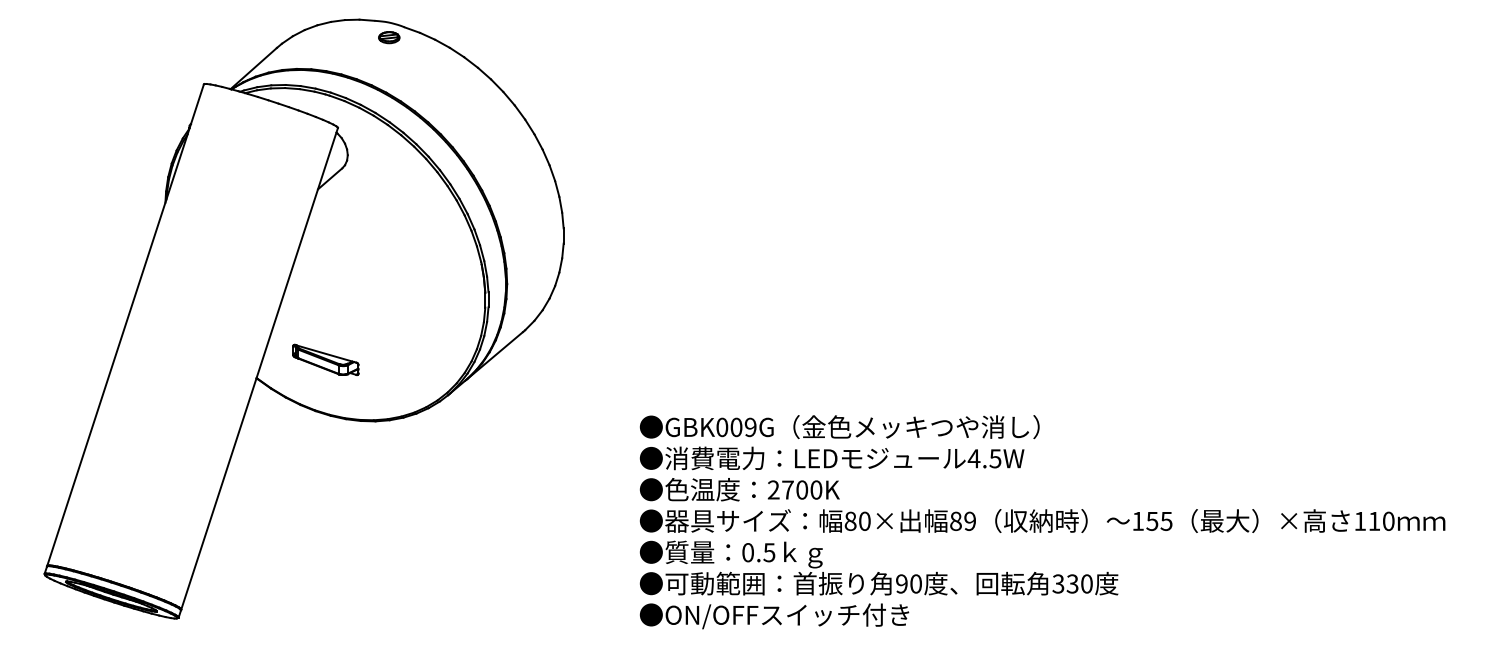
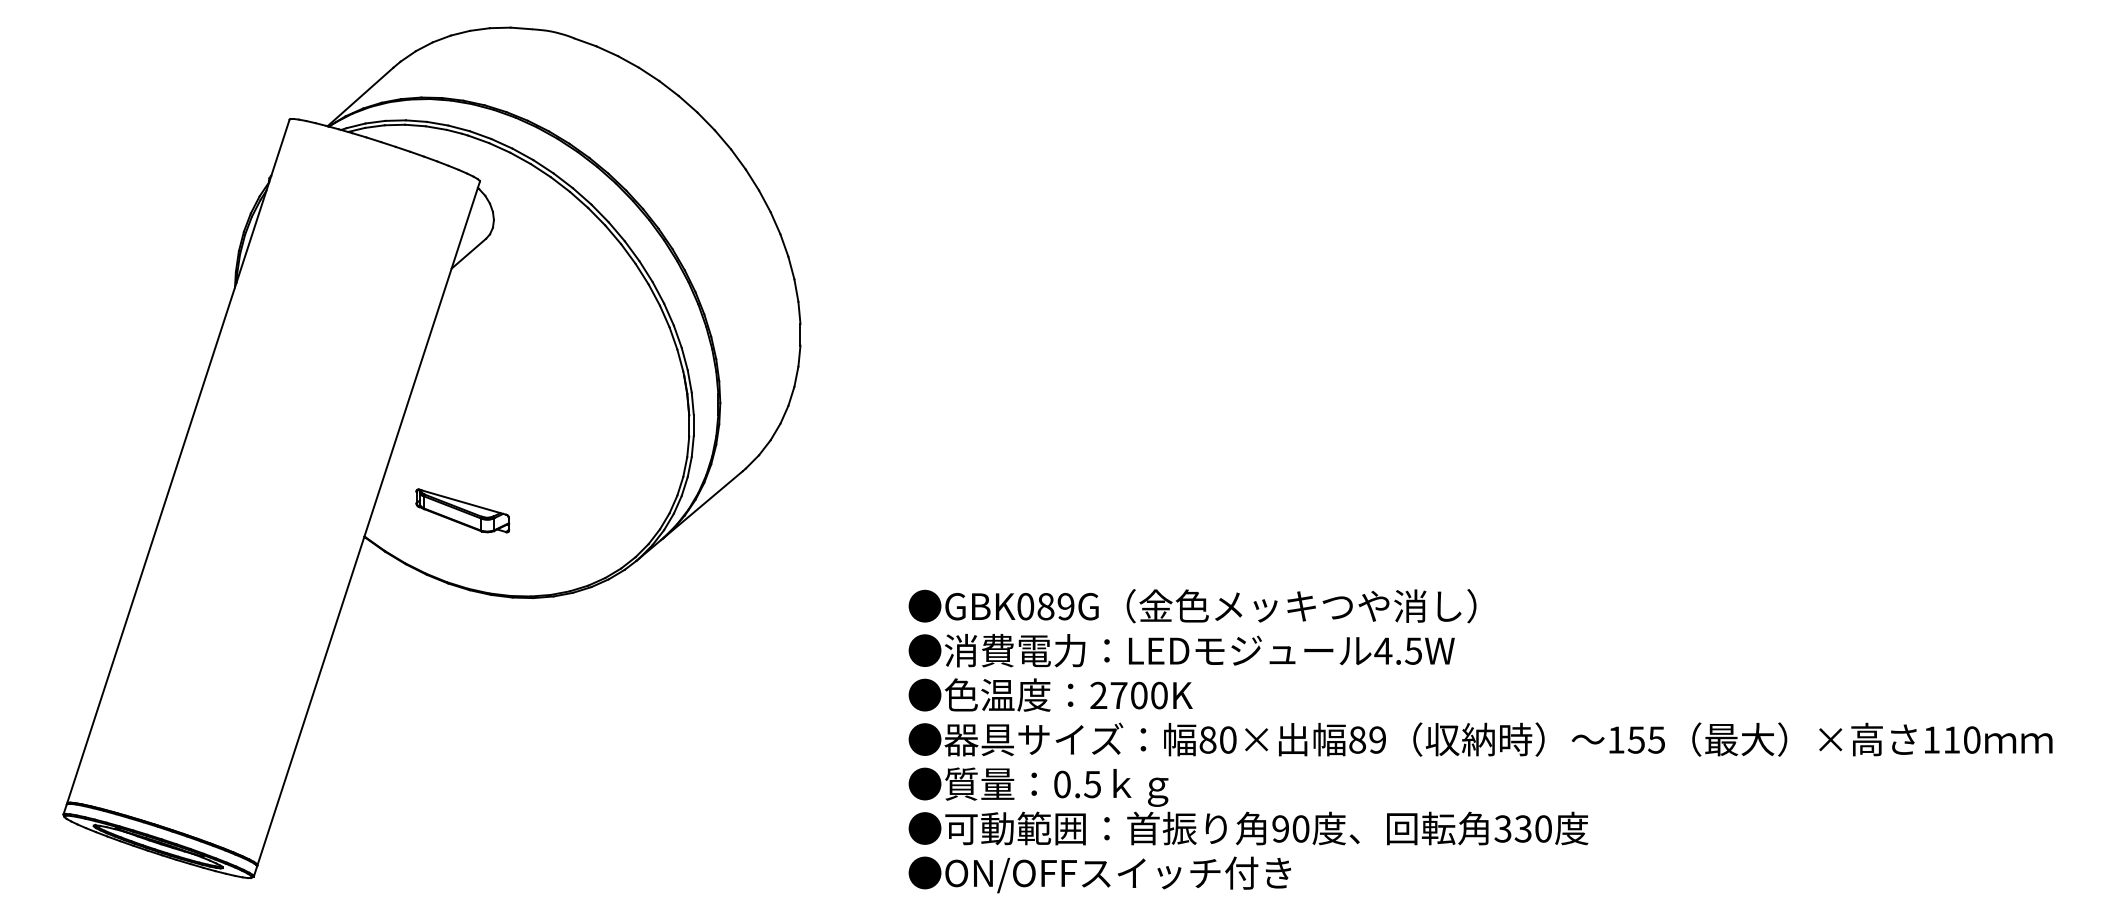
part: (389, 37) -> (552, 52), removed
text: (736, 427) -> (1045, 606), GBK009G -> GBK089G

